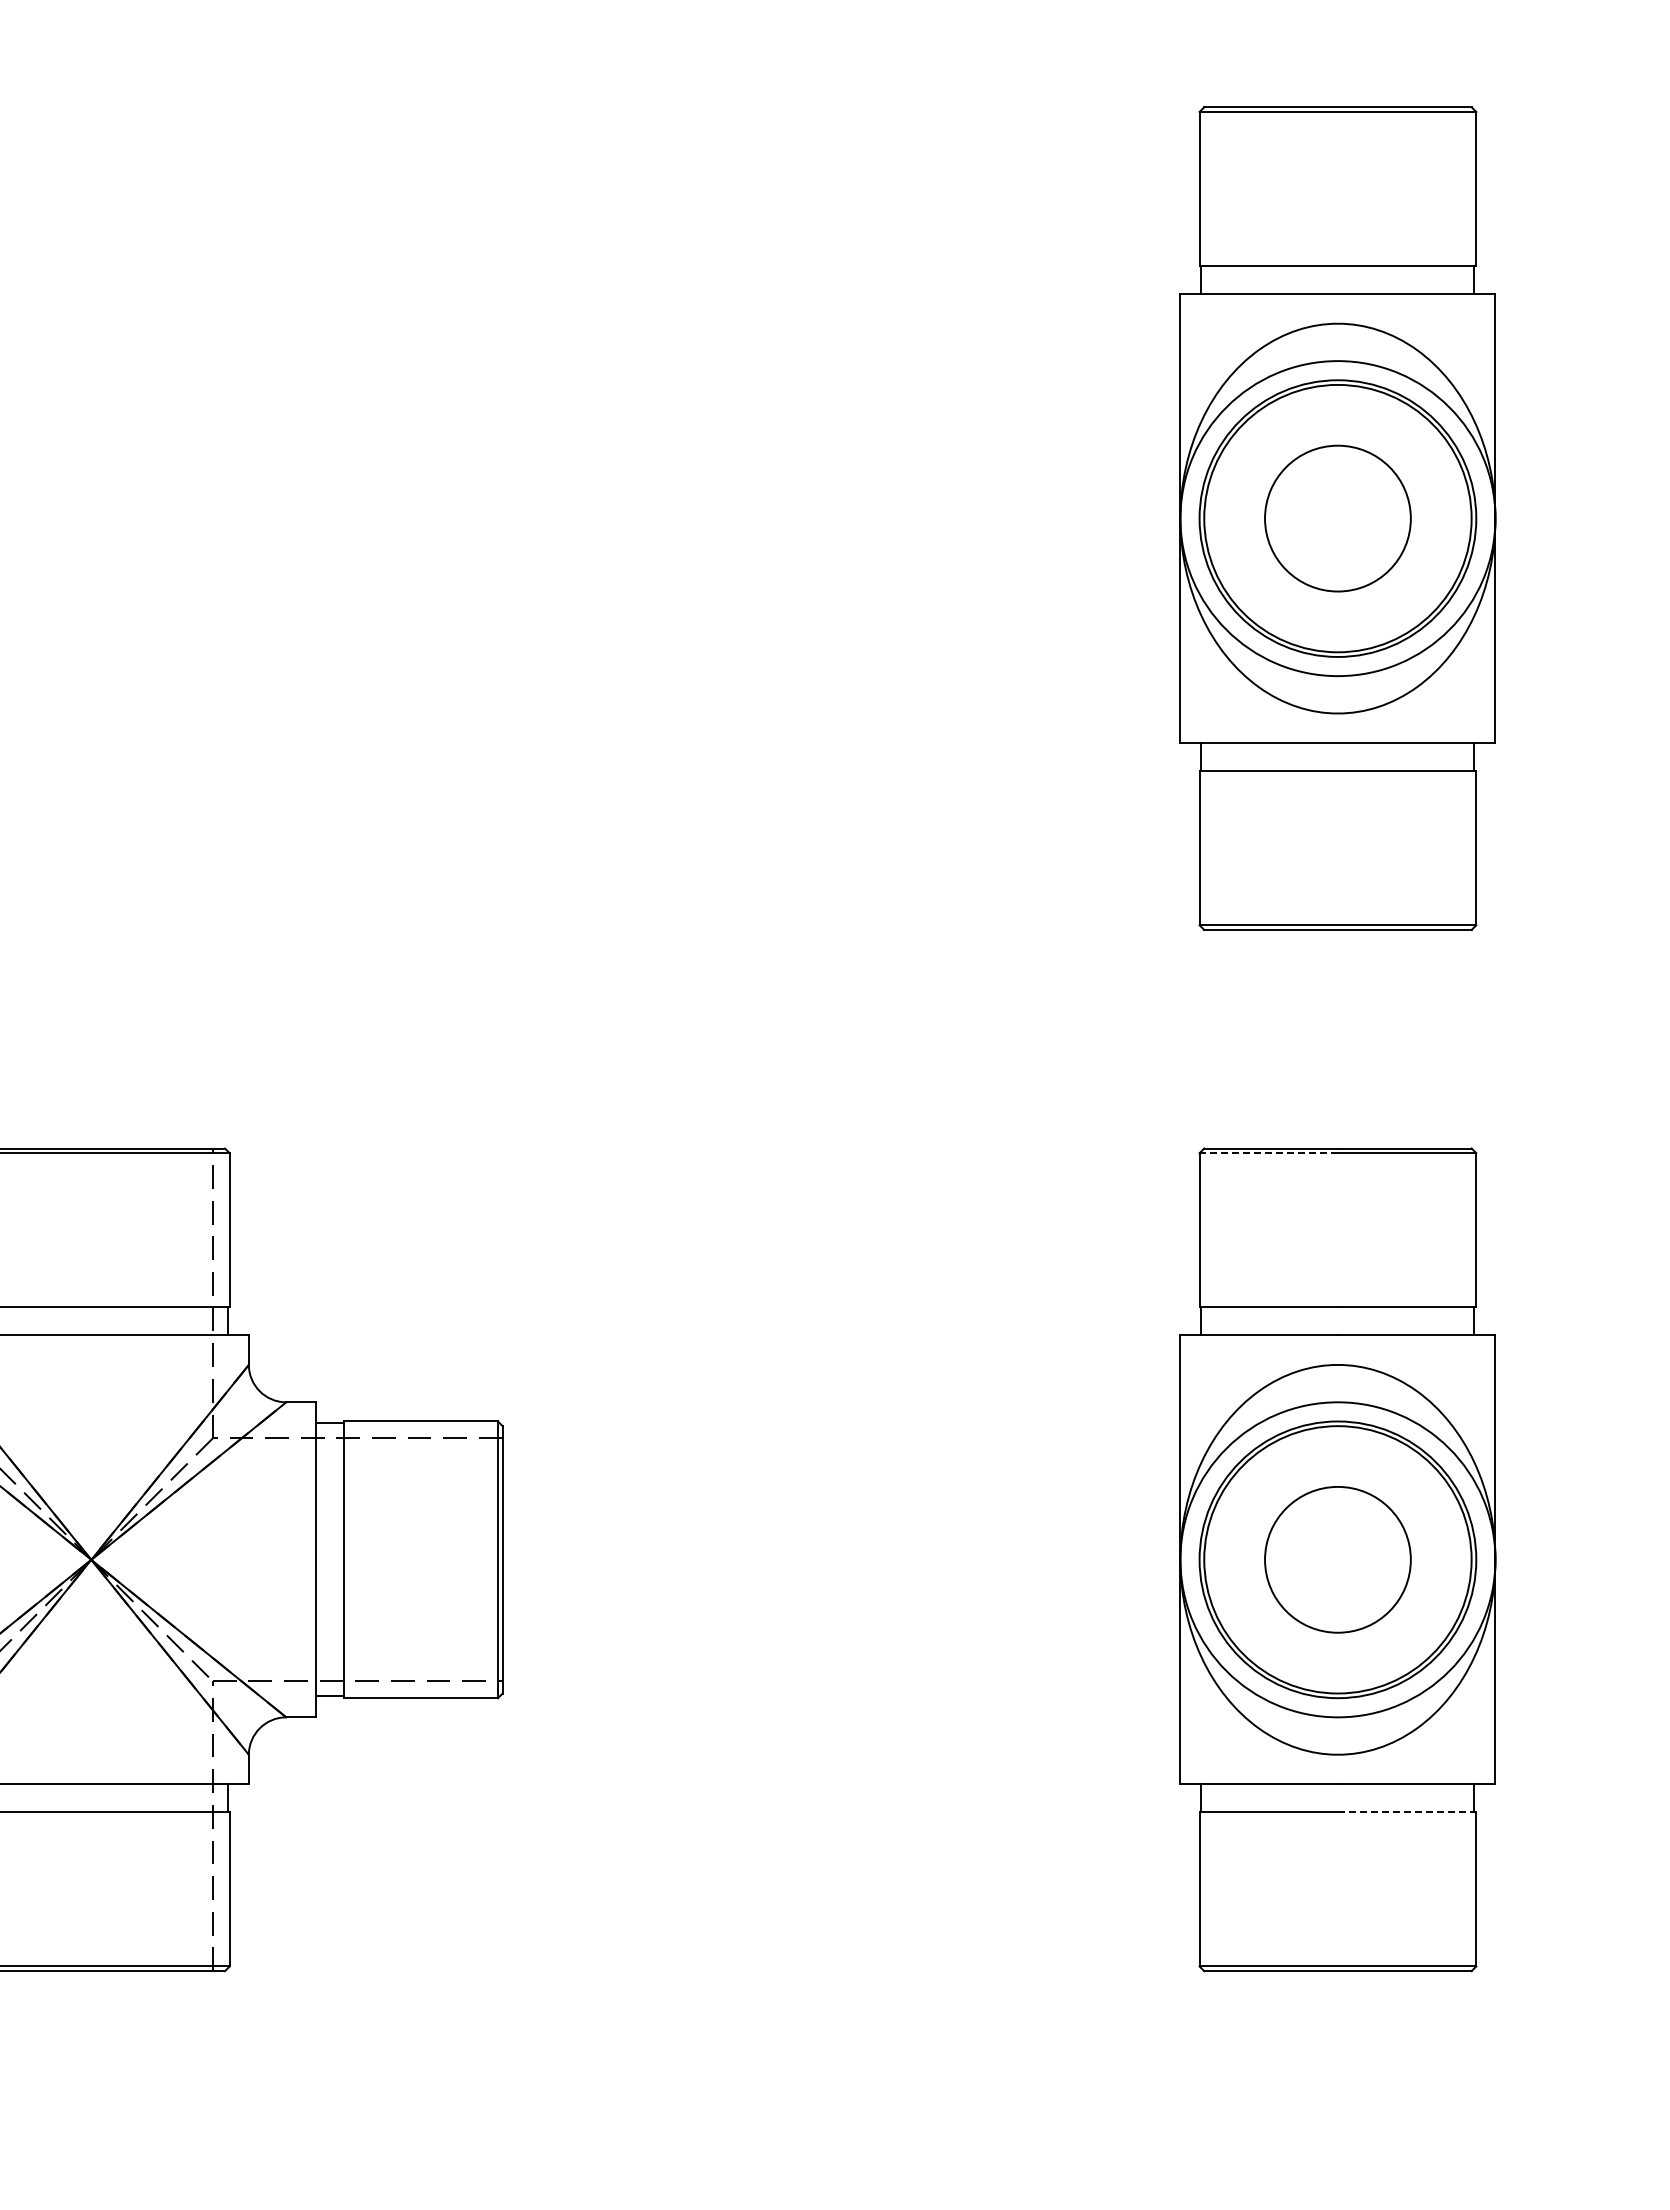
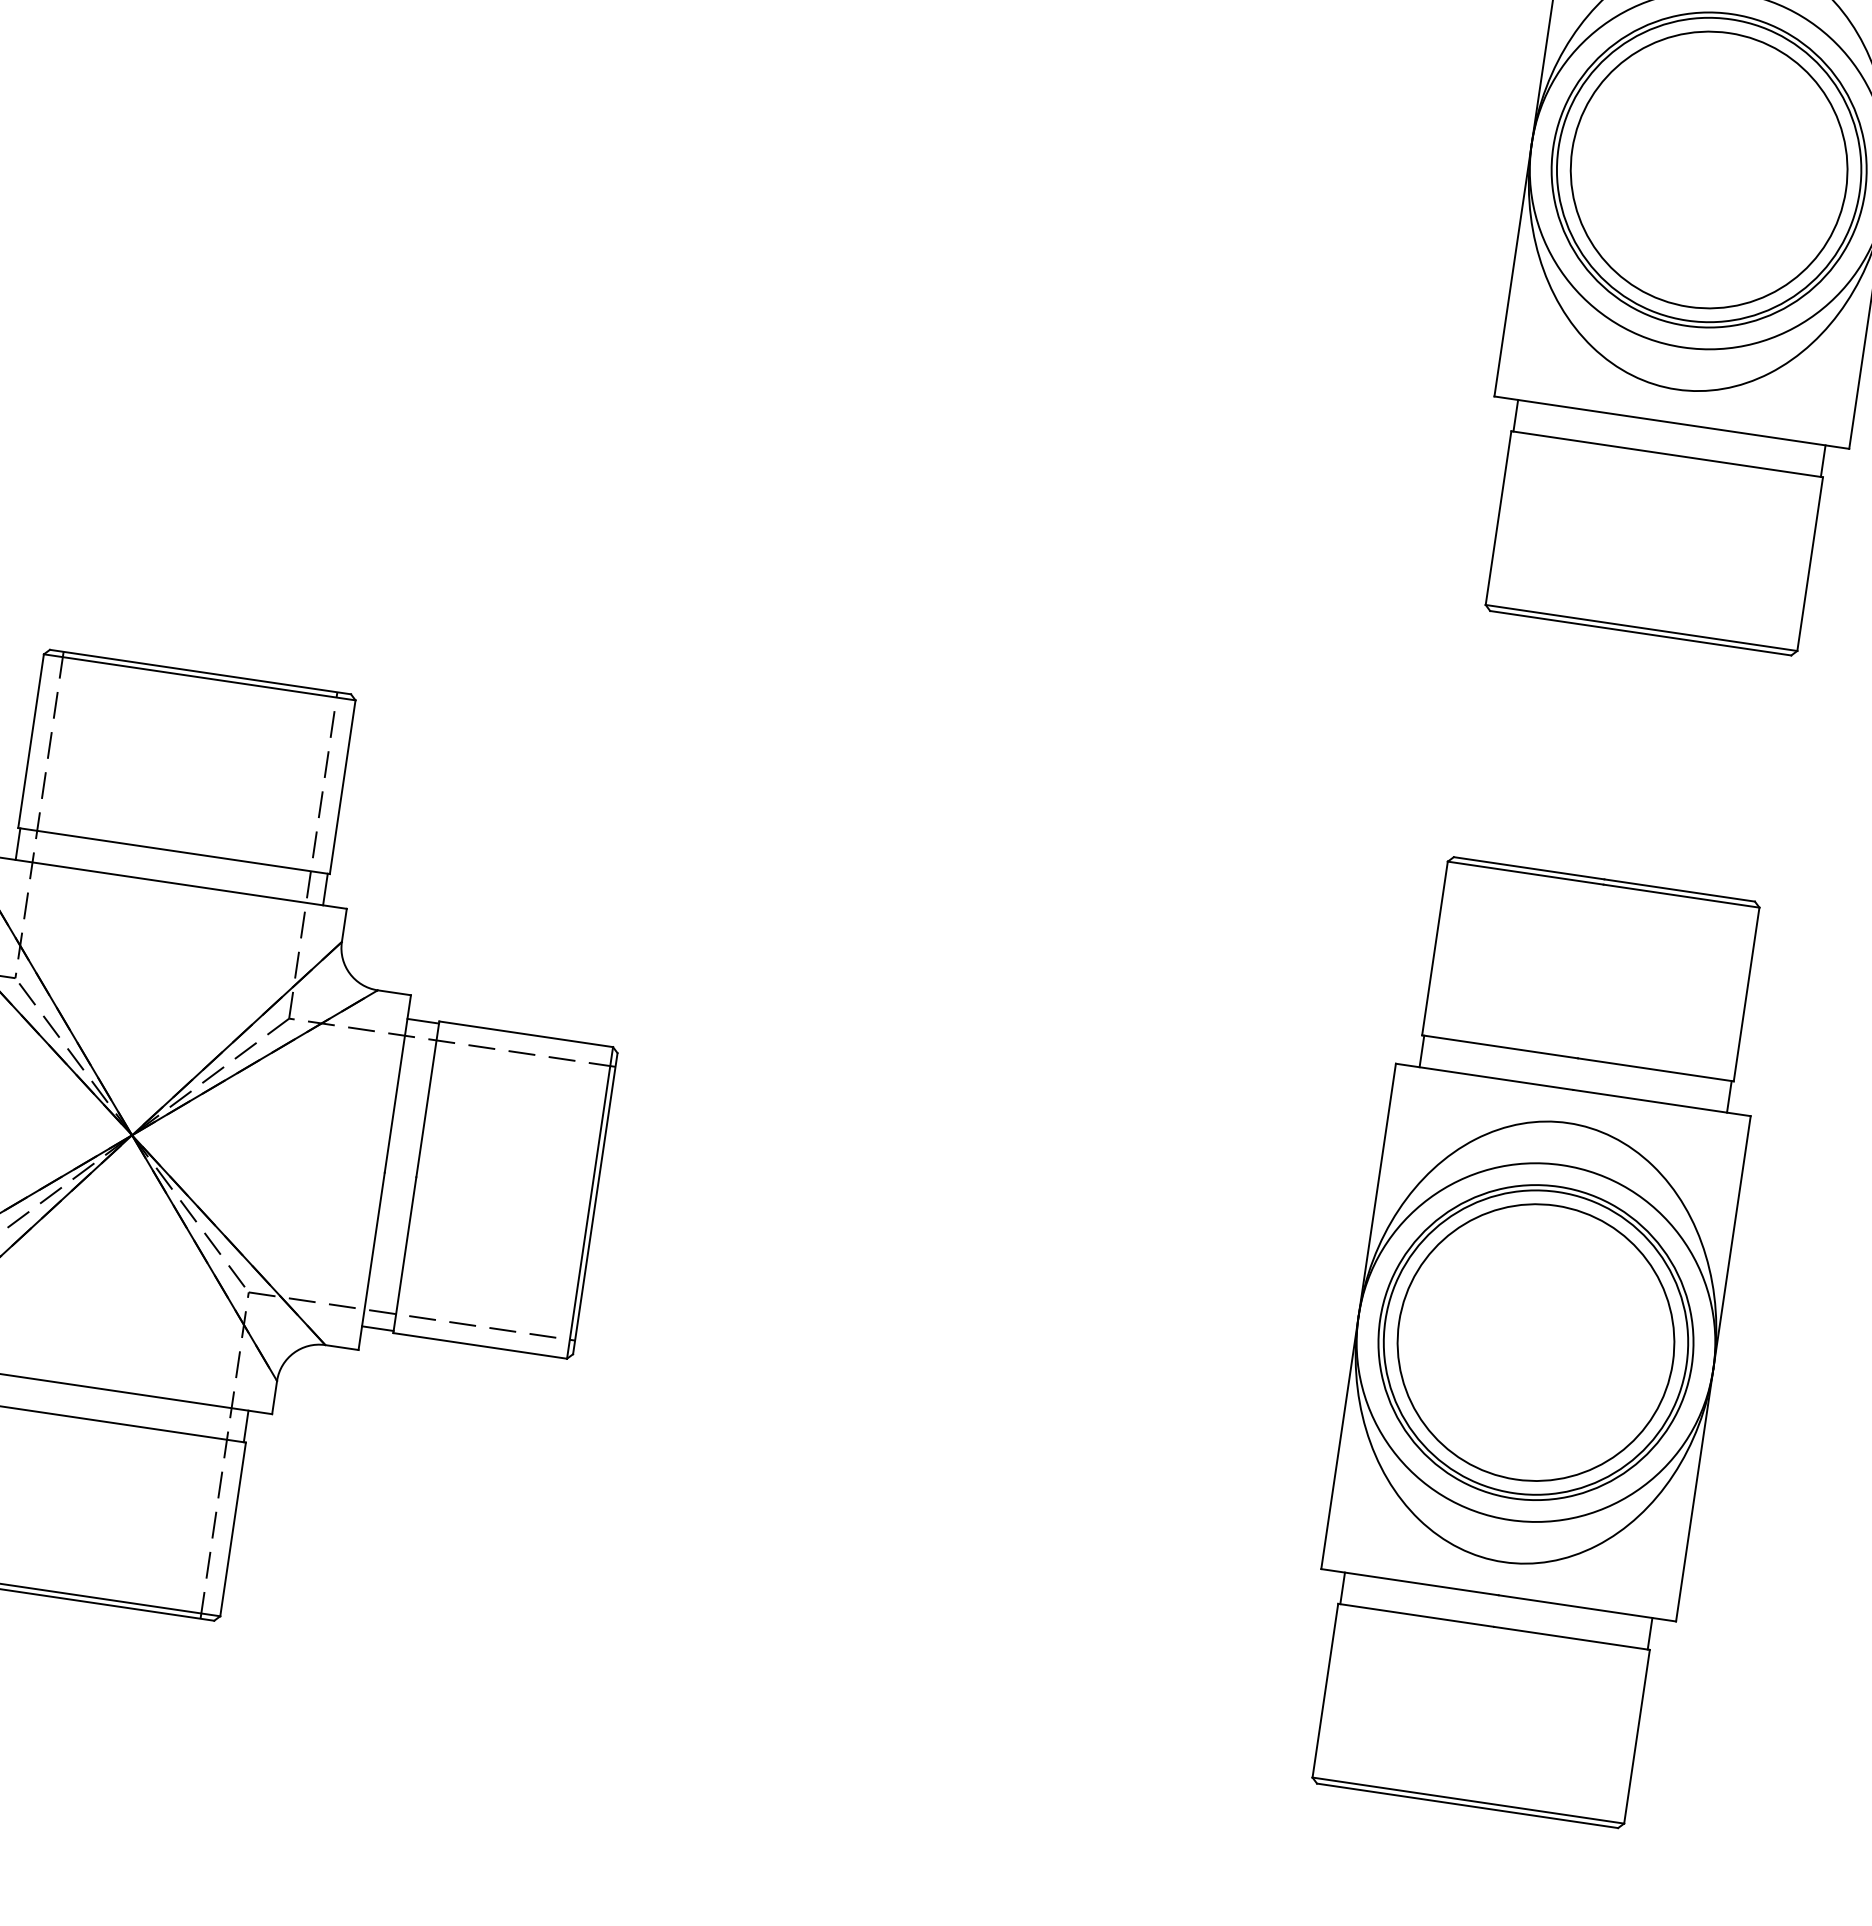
circle: (1337, 518) -> (1708, 169), size x1.67
line: (1268, 1153) -> (1525, 873), dashed -> solid
circle: (1337, 1559) -> (1535, 1342), size x1.67
line: (1407, 1812) -> (1572, 1638), dashed -> solid

